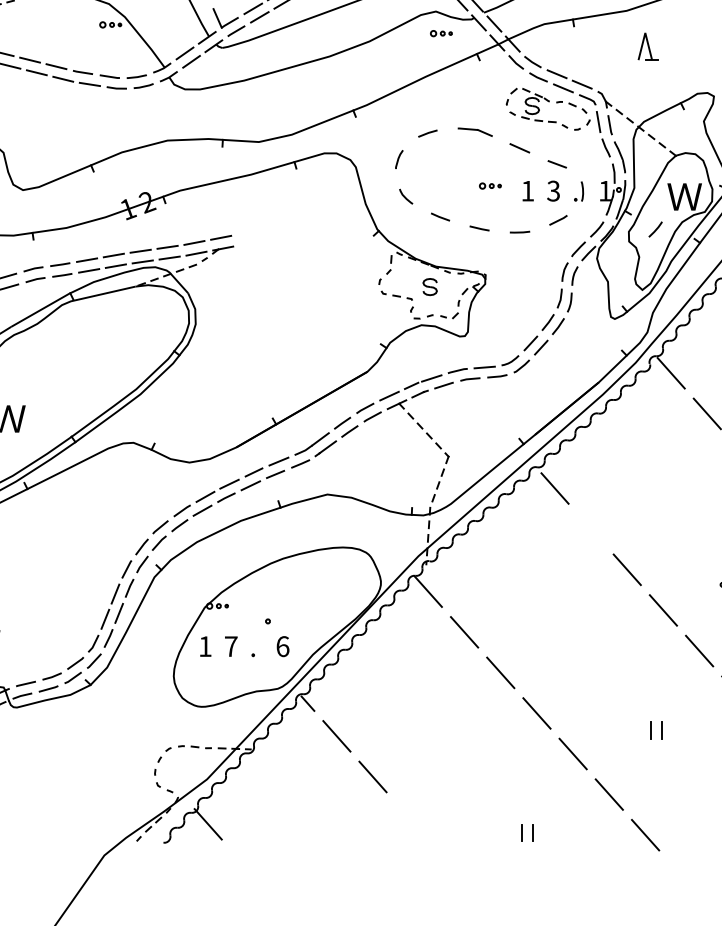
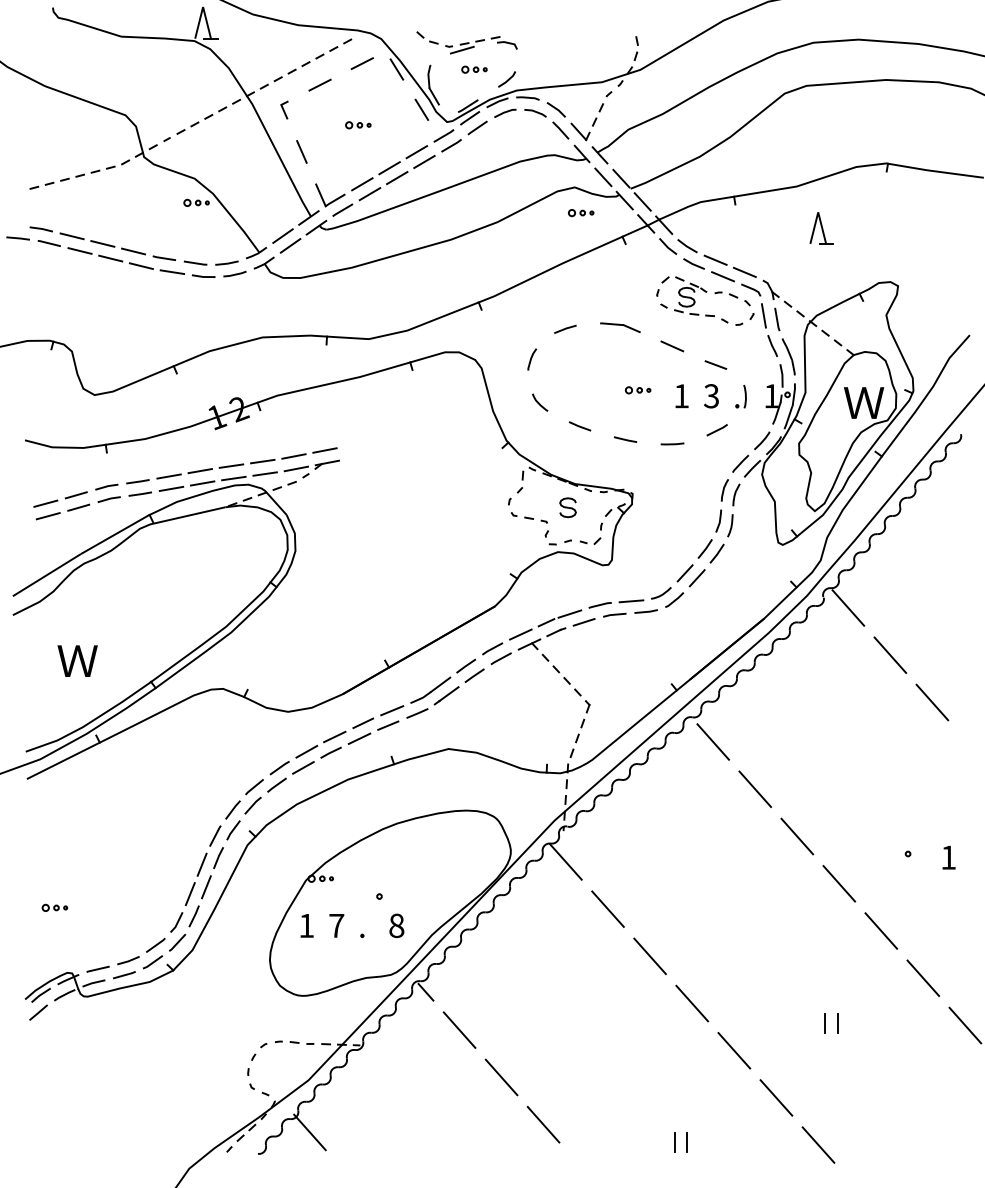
line: (655, 229) -> (830, 440), removed
line: (591, 529) -> (755, 789), added
text: (282, 646) -> (396, 925), 6 -> 8
line: (409, 817) -> (543, 1124), added

